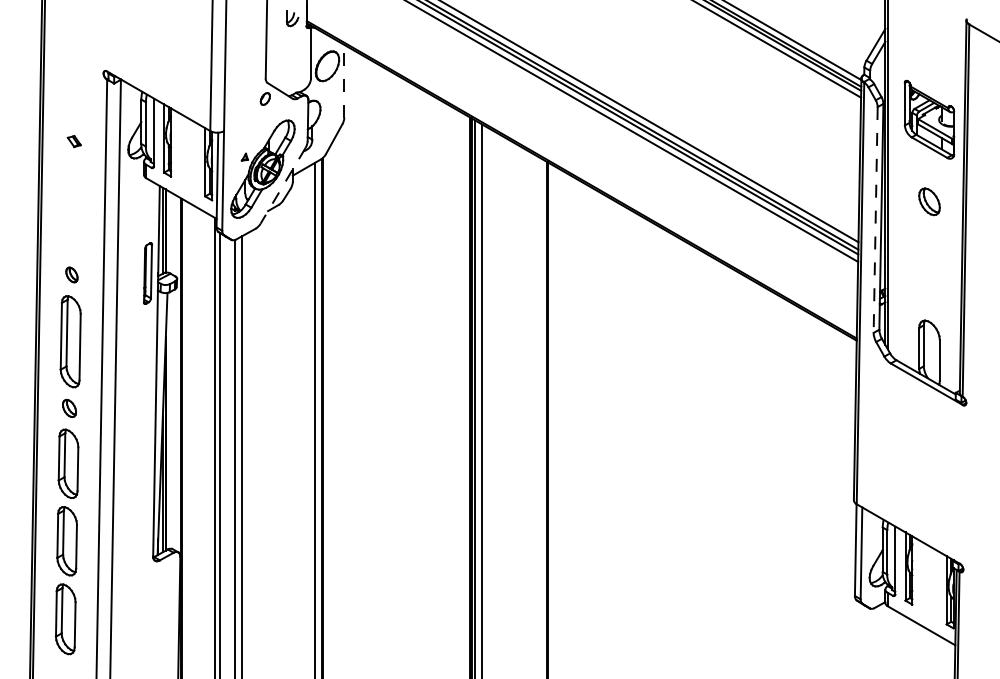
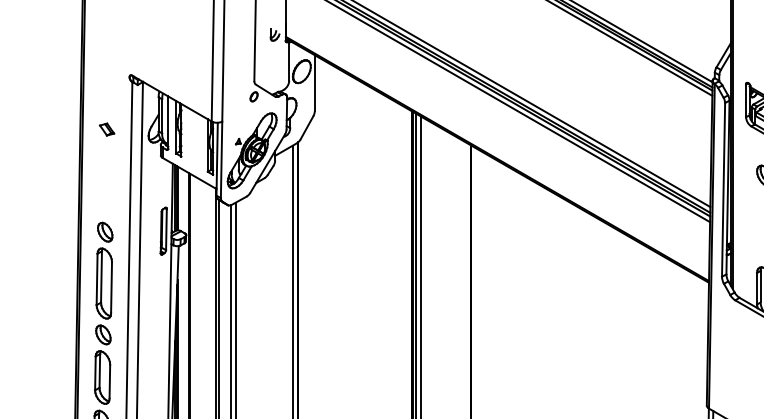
line: (344, 80) -> (314, 82), dashed -> solid
part: (74, 141) -> (107, 129), size x1.43
line: (282, 186) -> (267, 164), dashed -> solid
line: (875, 219) -> (723, 189), dashed -> solid
part: (71, 274) -> (104, 231), size x1.67
part: (69, 408) -> (103, 334), size x1.43

